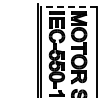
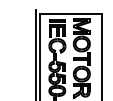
line: (68, 7) -> (70, 14), dashed -> solid

